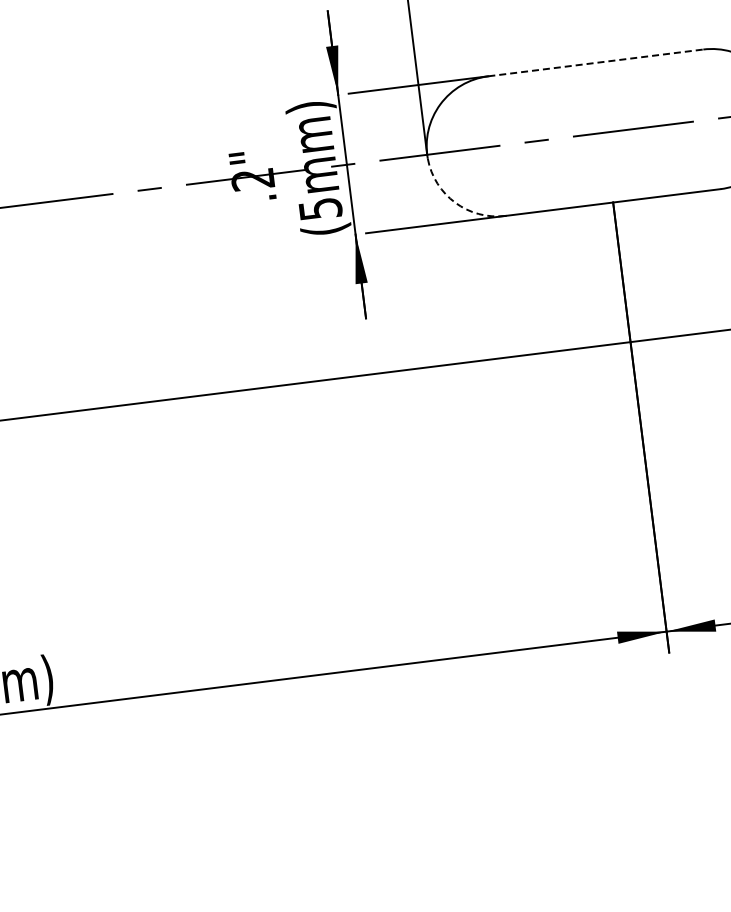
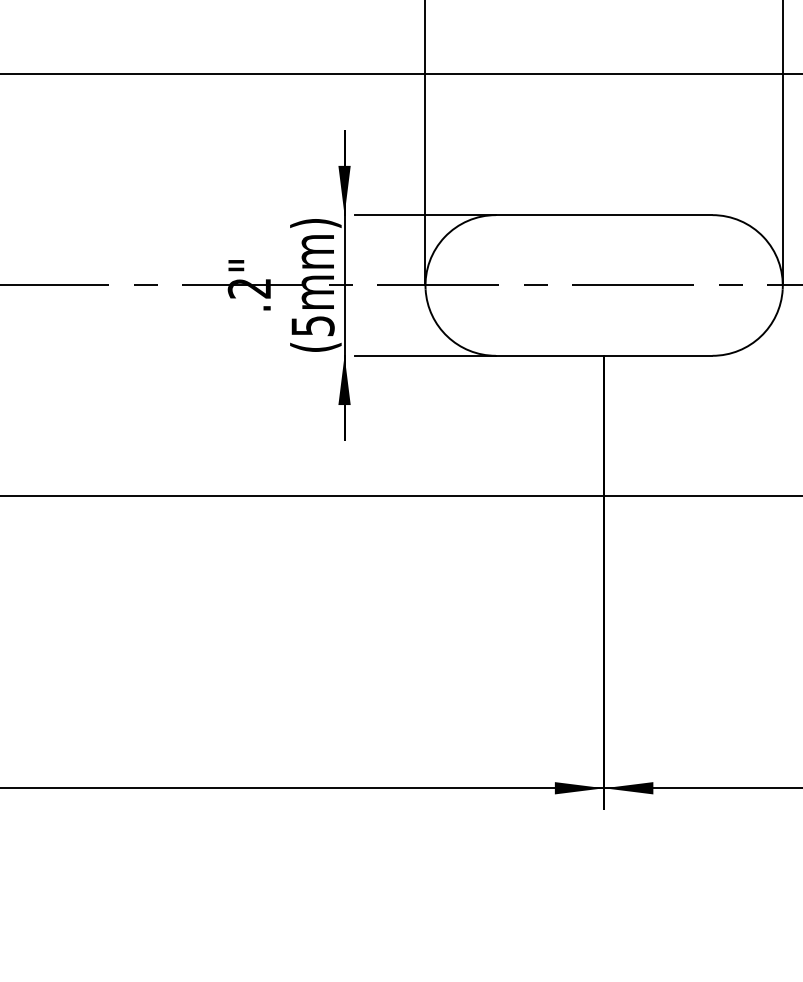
line: (596, 63) -> (604, 215), dashed -> solid
arc: (455, 202) -> (447, 336), dashed -> solid

